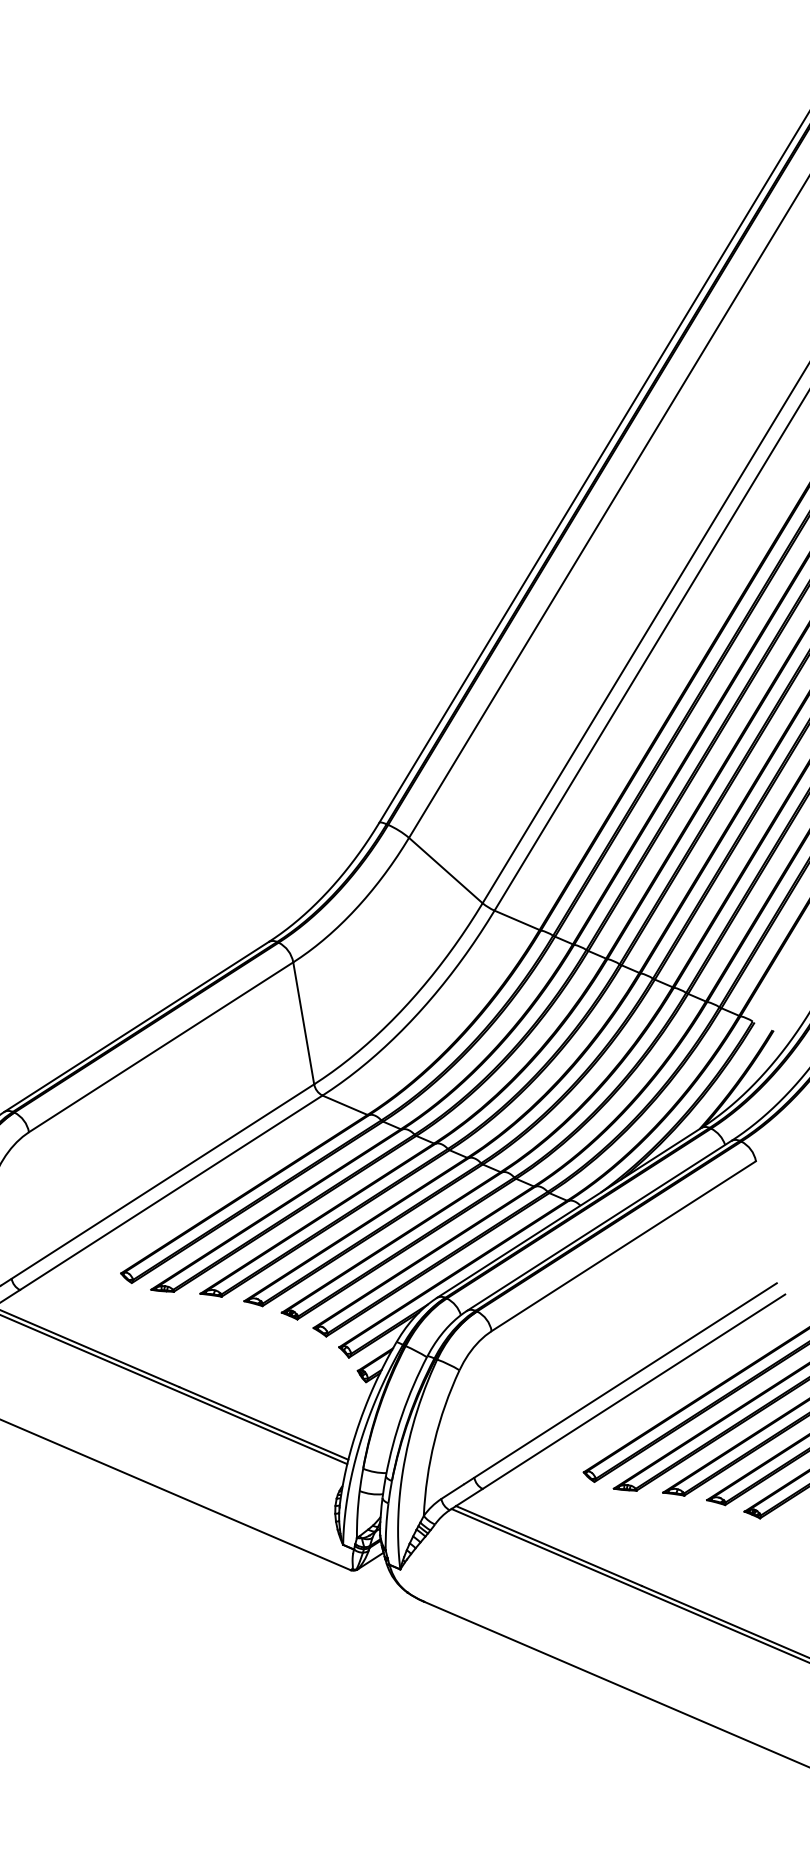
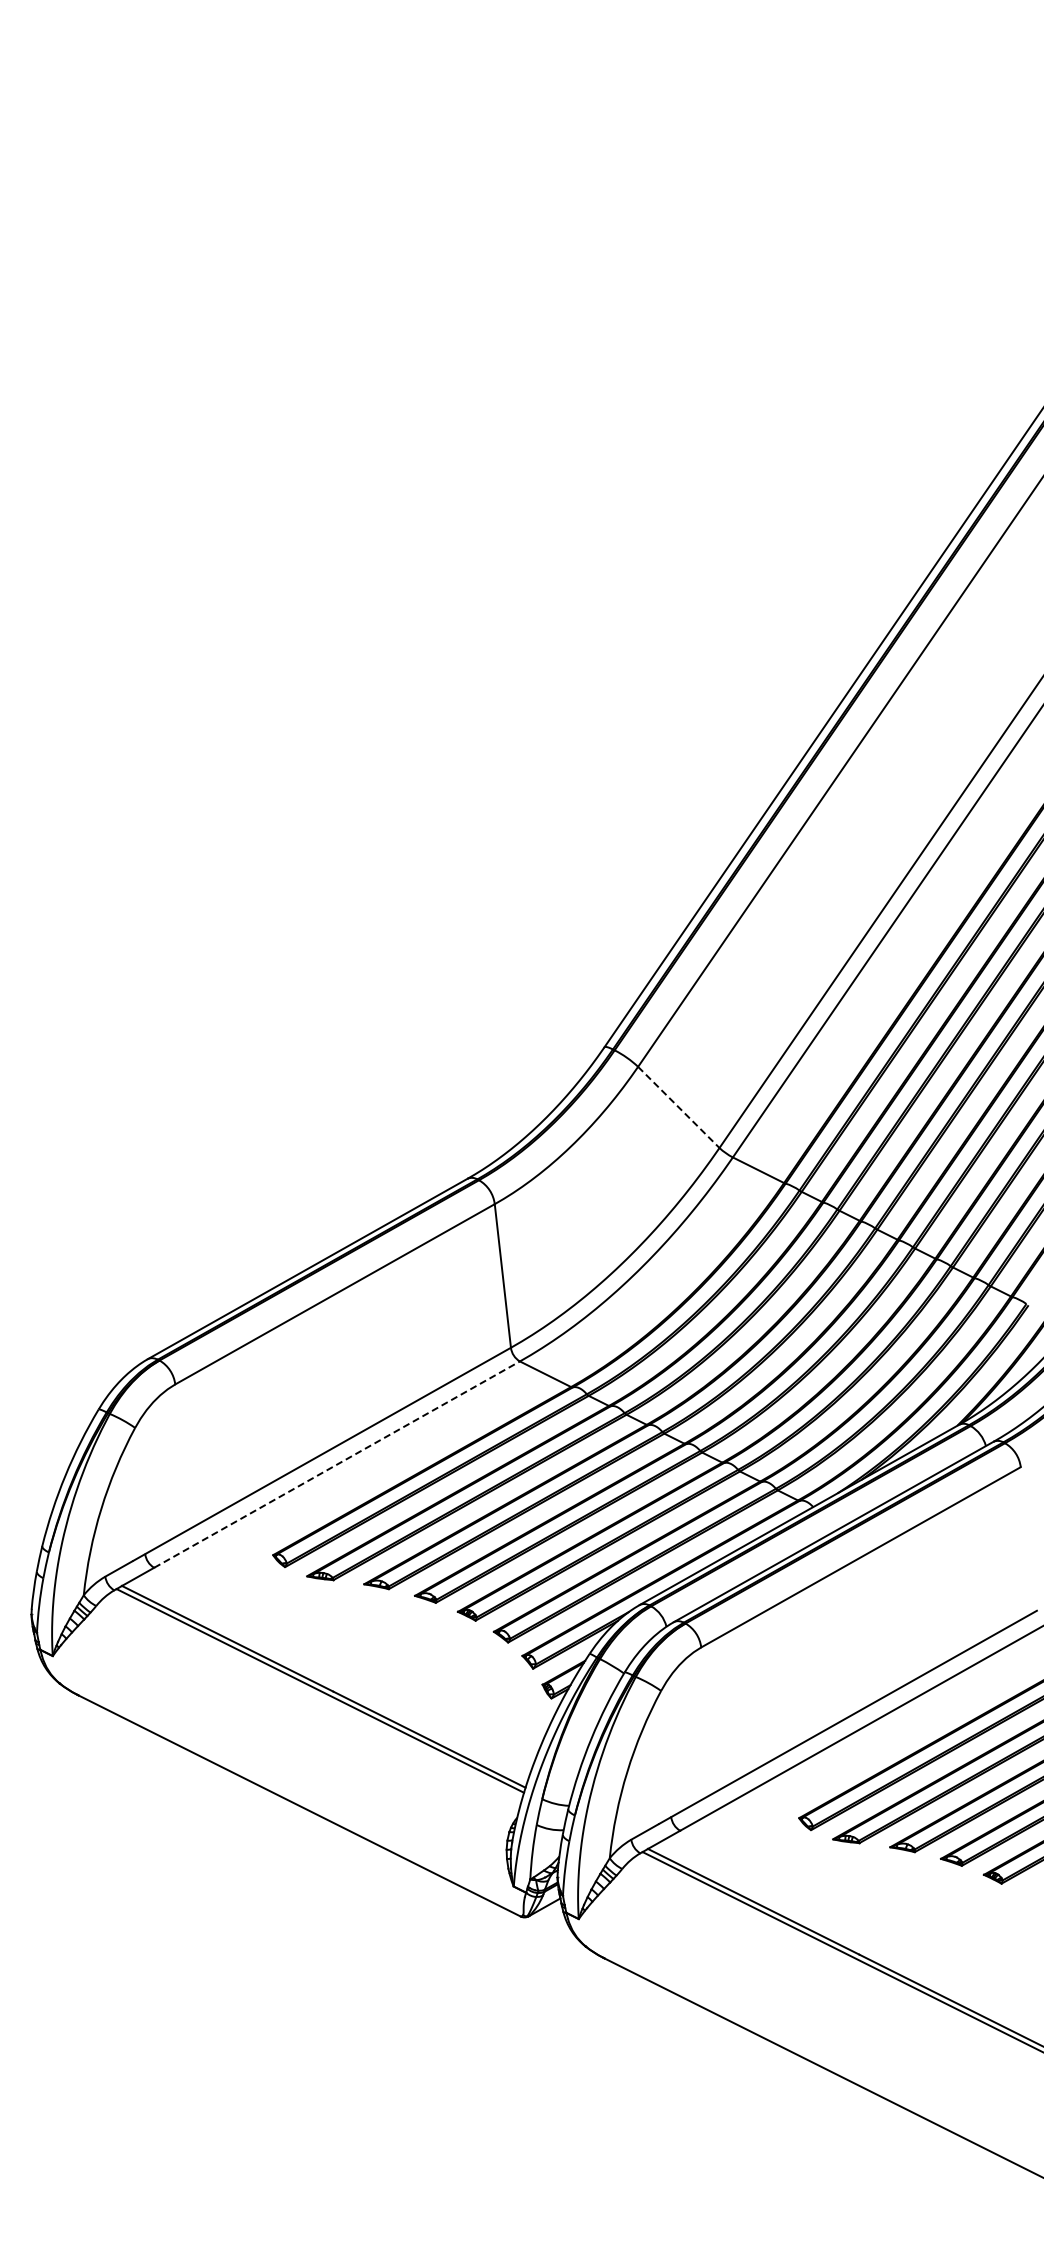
line: (446, 870) -> (679, 1107), solid -> dashed
line: (171, 1192) -> (337, 1464), solid -> dashed

